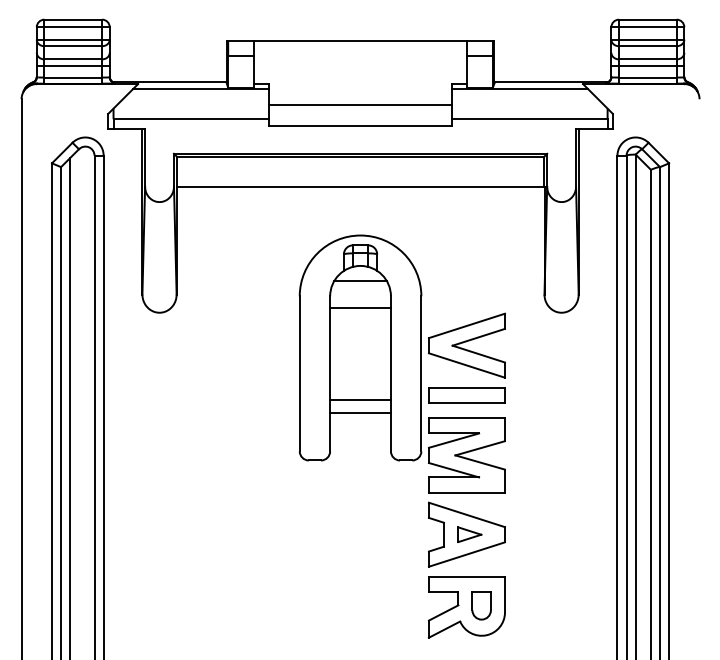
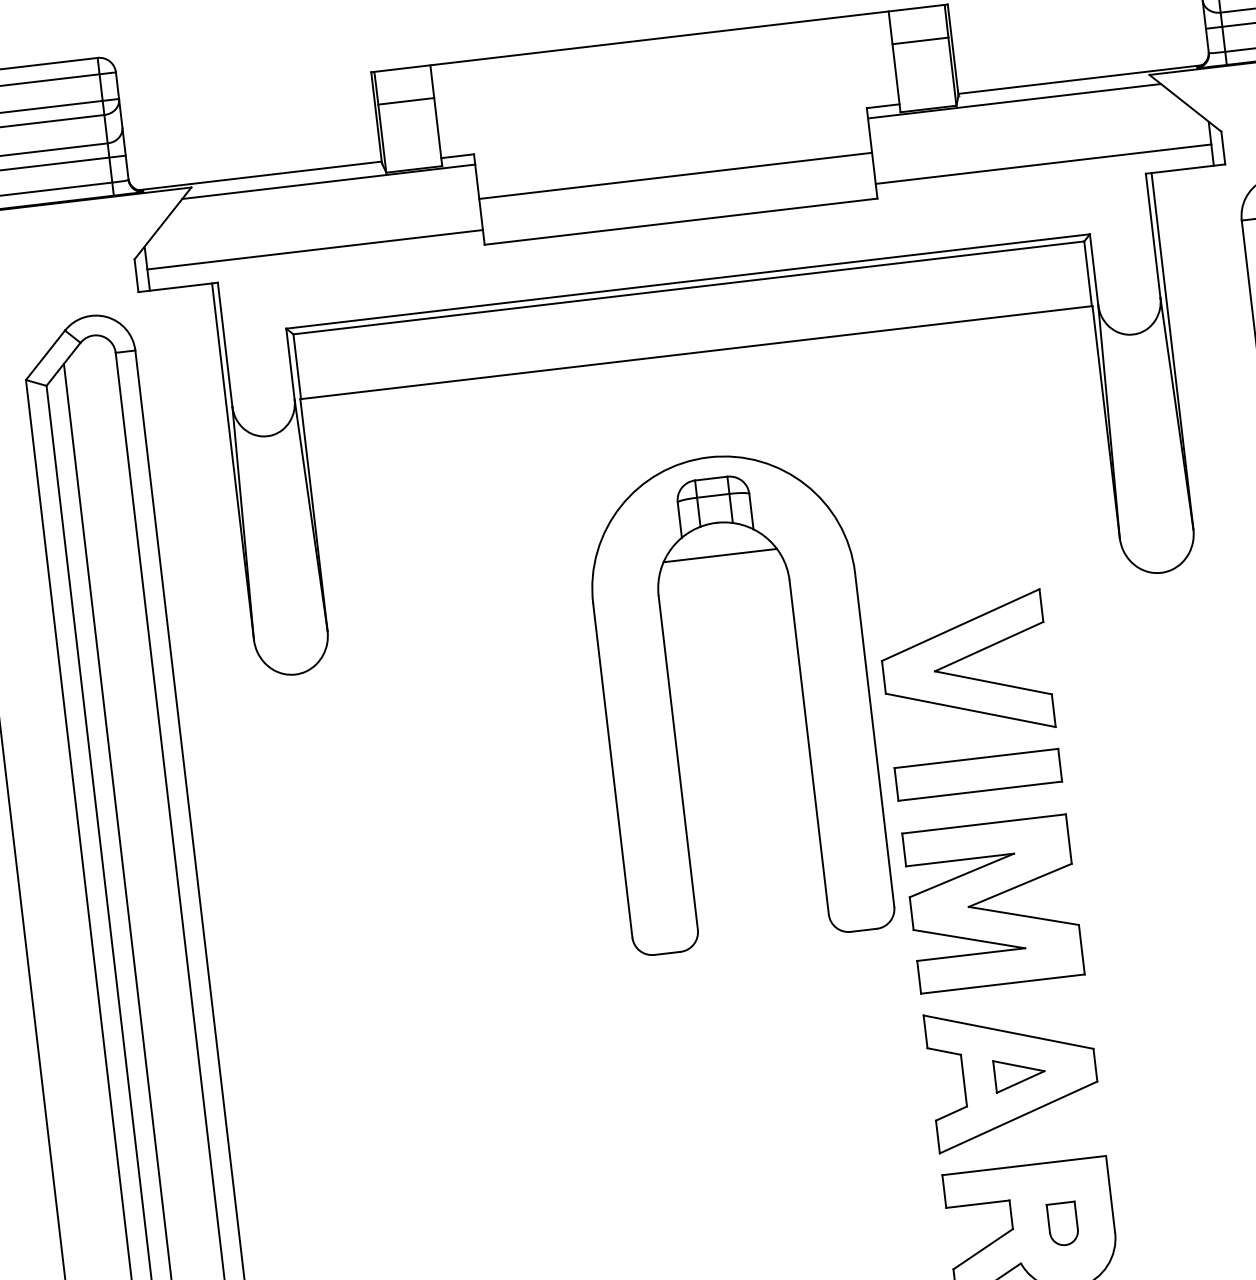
line: (360, 308) -> (727, 614), removed
line: (360, 400) -> (750, 812), removed
line: (360, 413) -> (753, 840), removed
part: (481, 605) -> (1062, 1223), size x0.7

